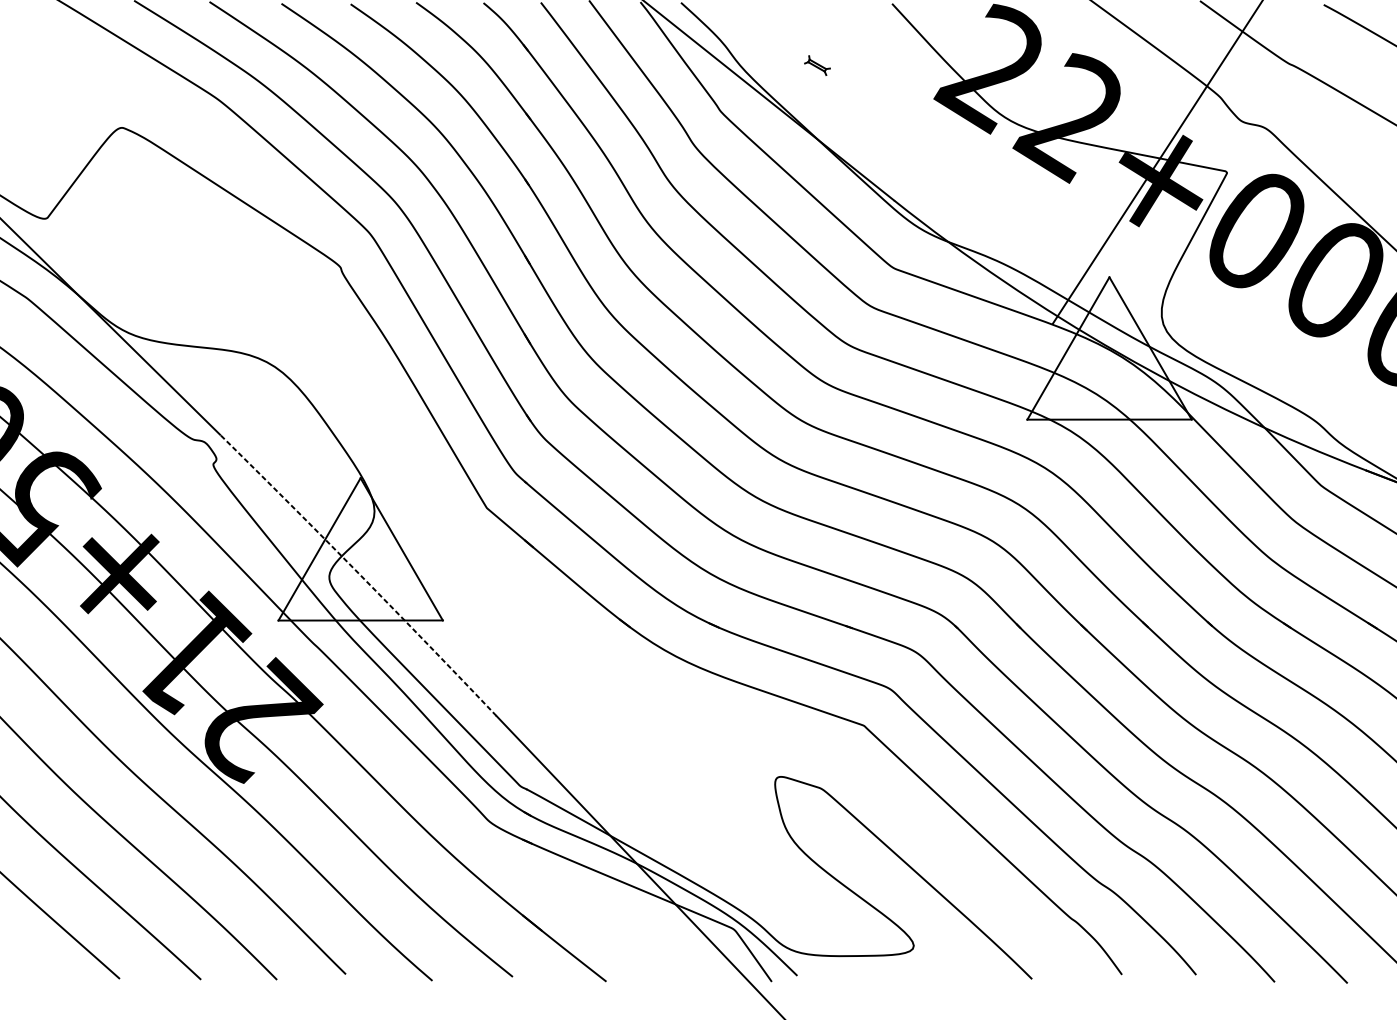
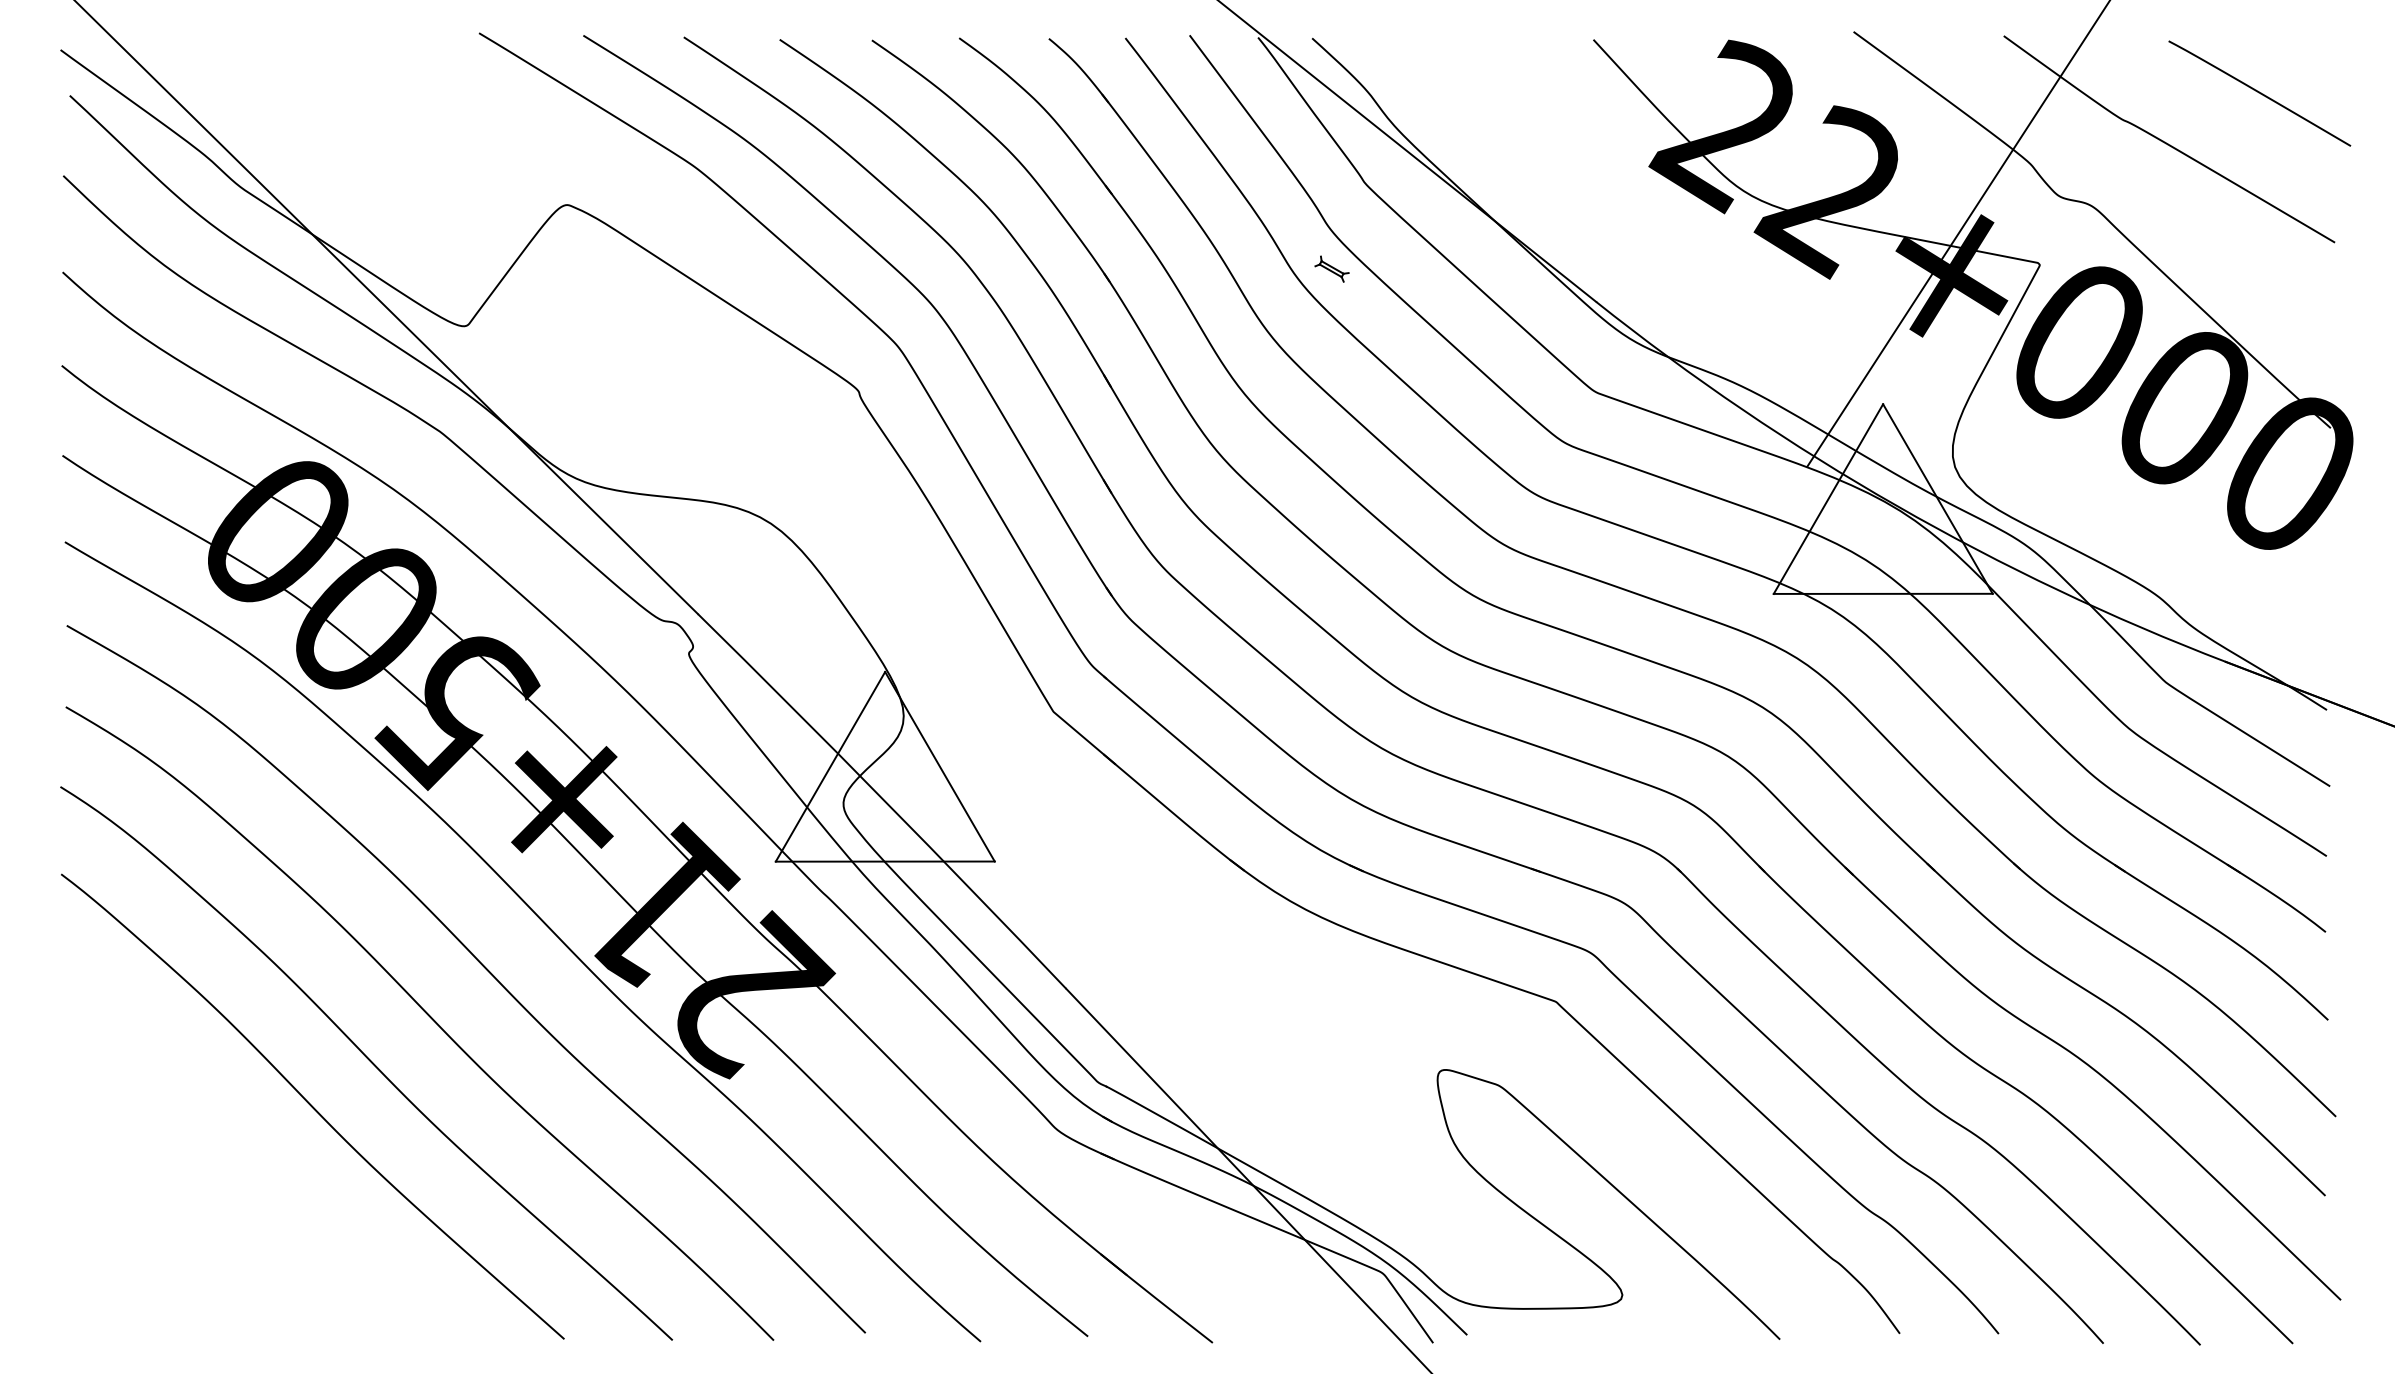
part: (817, 65) -> (1331, 268), moved
arc: (359, 573) -> (883, 799), dashed -> solid

